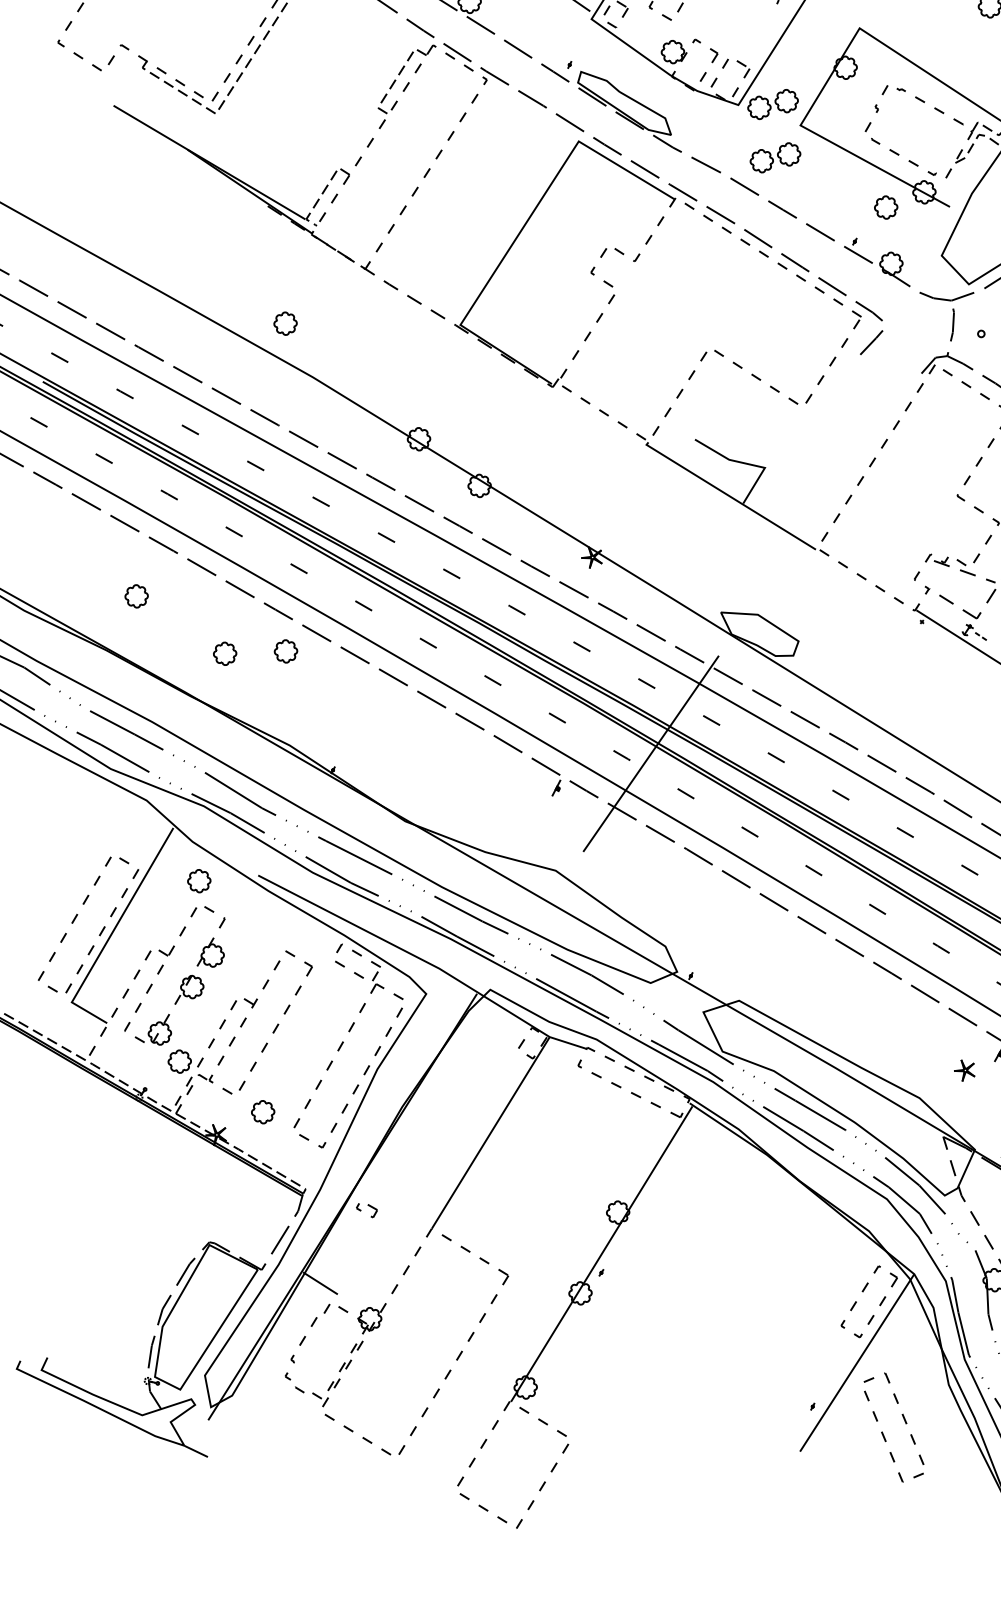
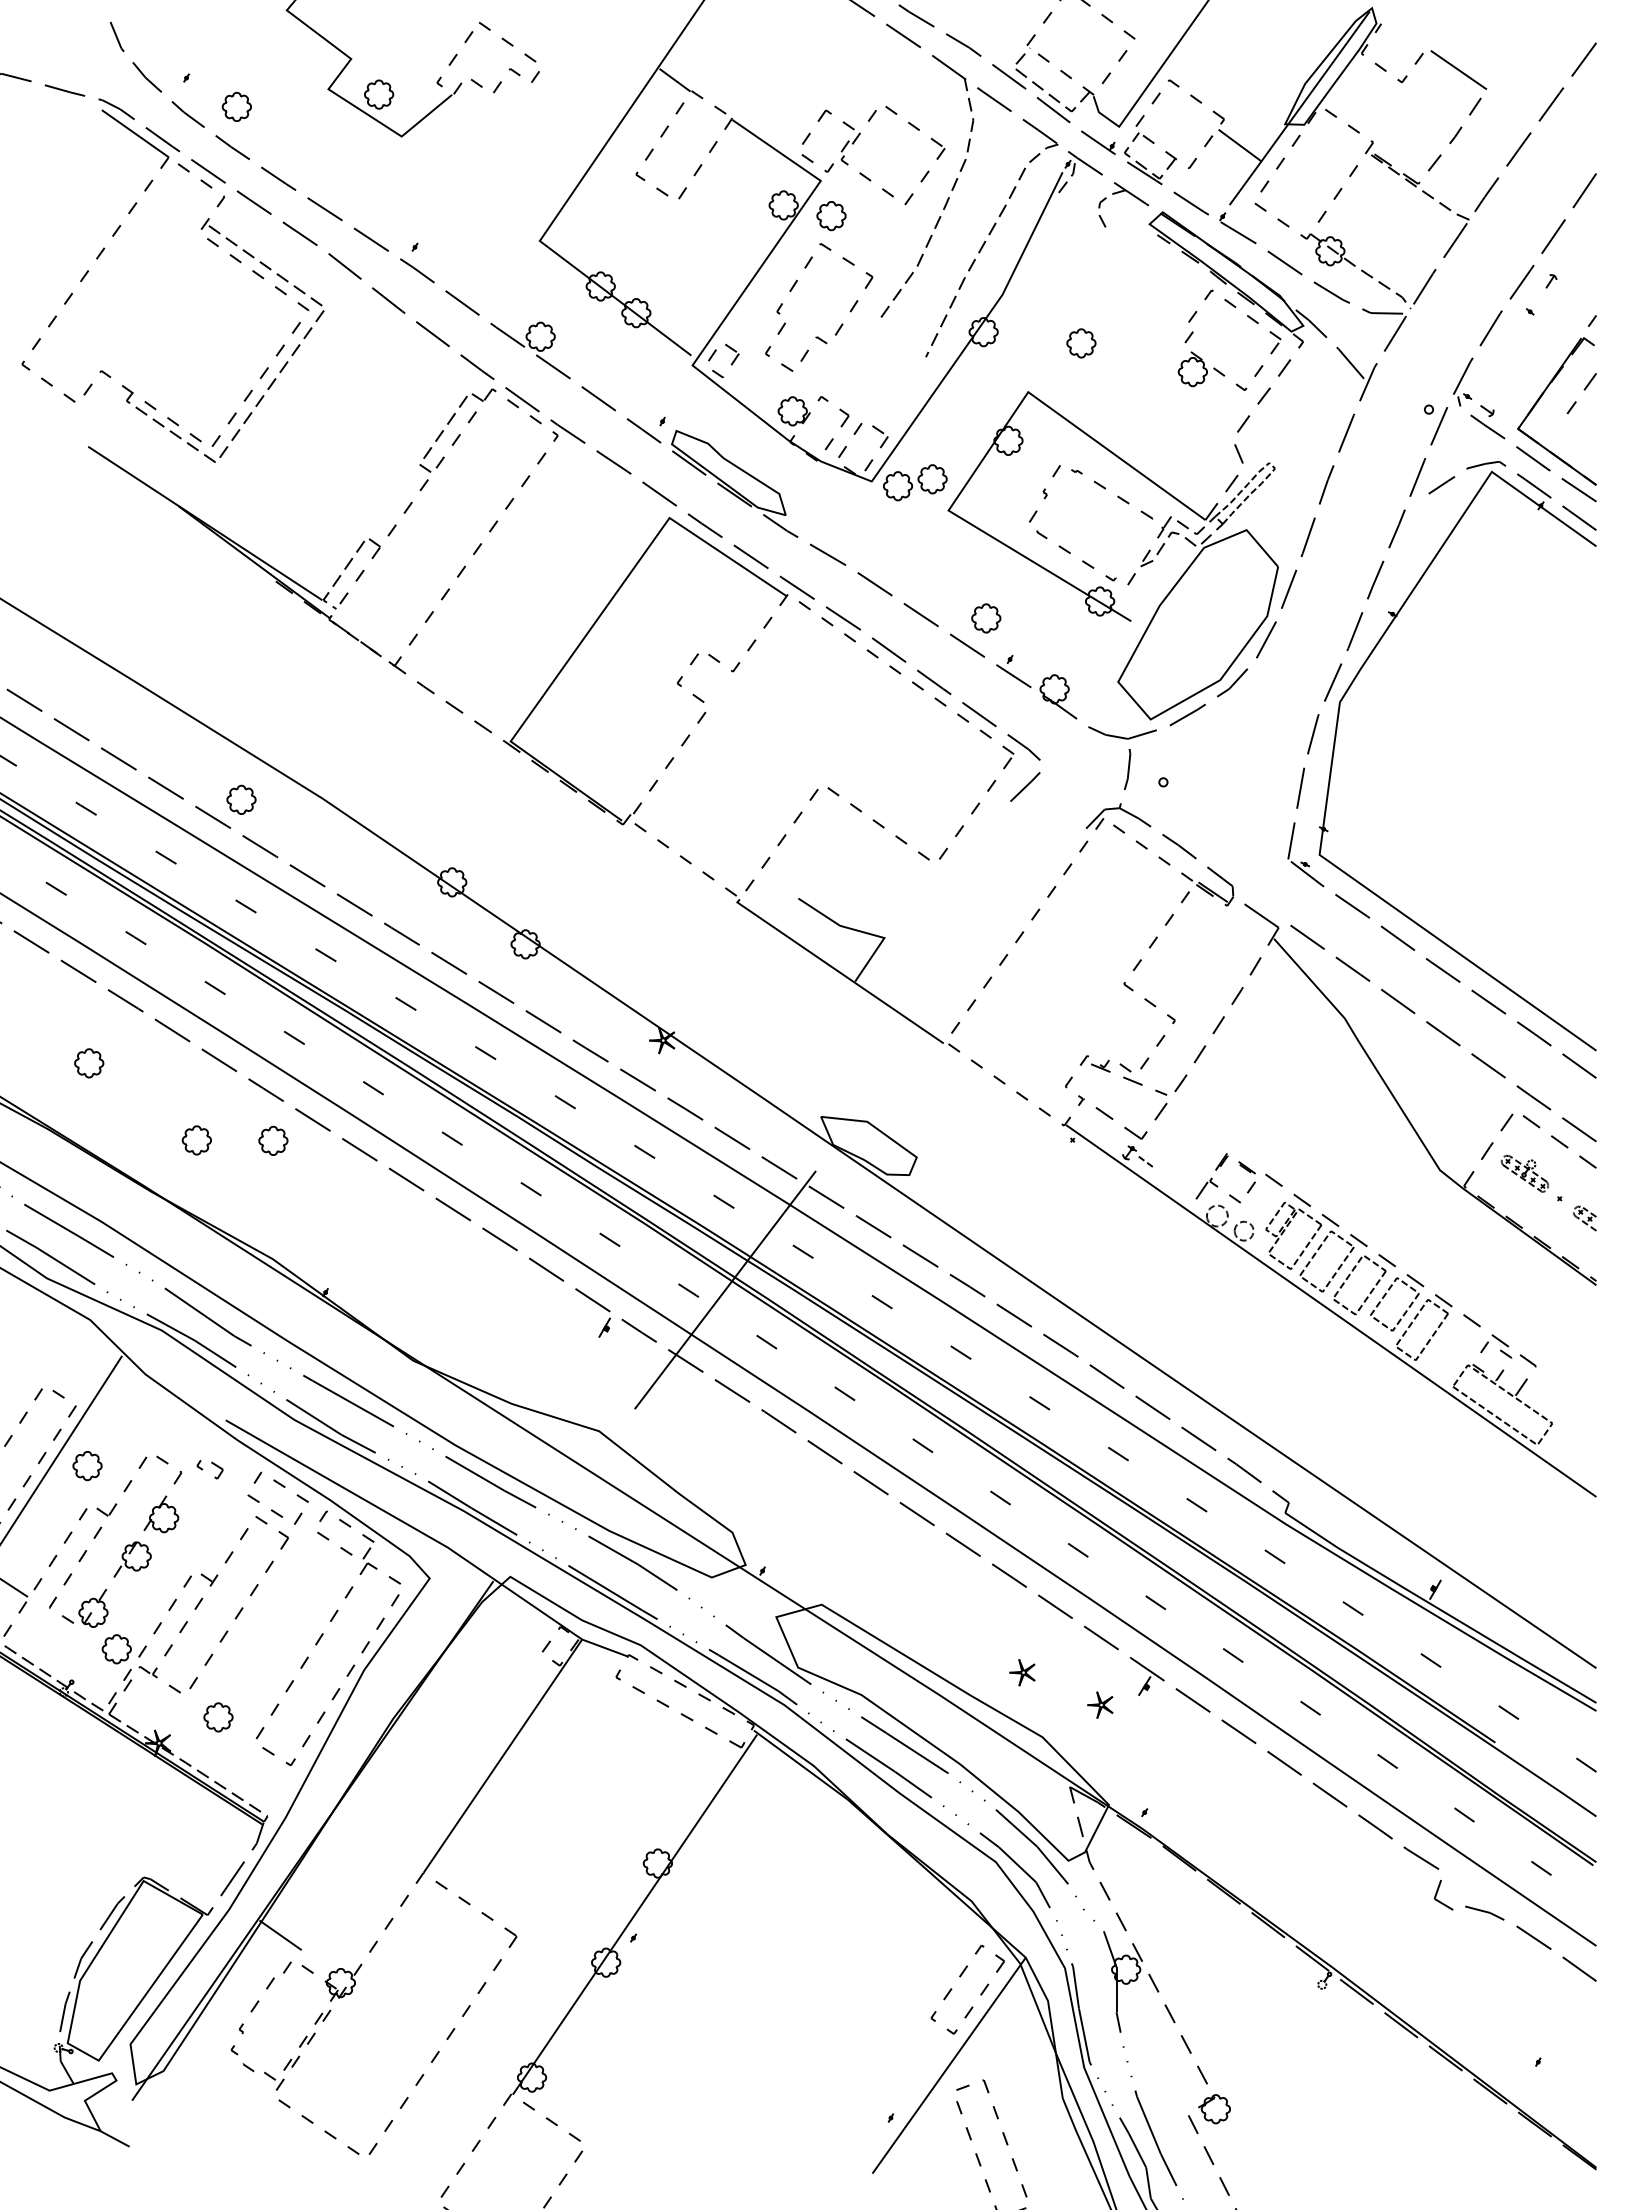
part: (775, 157) -> (915, 549), removed
part: (886, 207) -> (986, 618), moved
part: (285, 323) -> (241, 799), moved
part: (199, 881) -> (87, 1466), moved
part: (306, 926) -> (283, 1487), added
part: (901, 1047) -> (1022, 1672), added
part: (366, 1210) -> (209, 1469), moved

